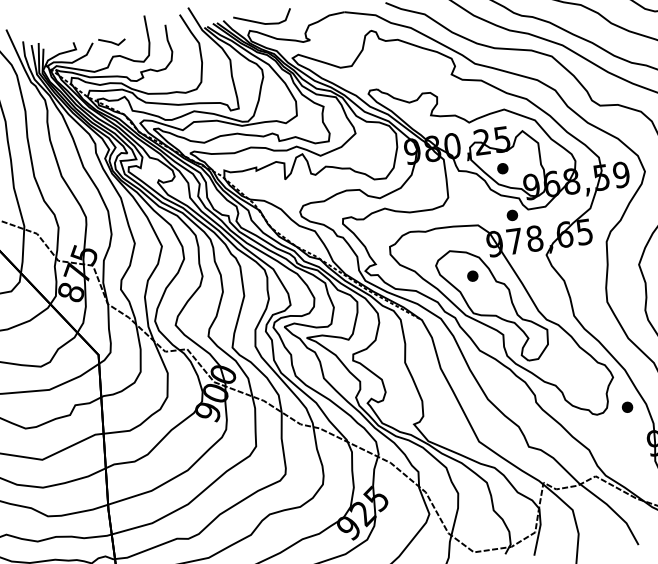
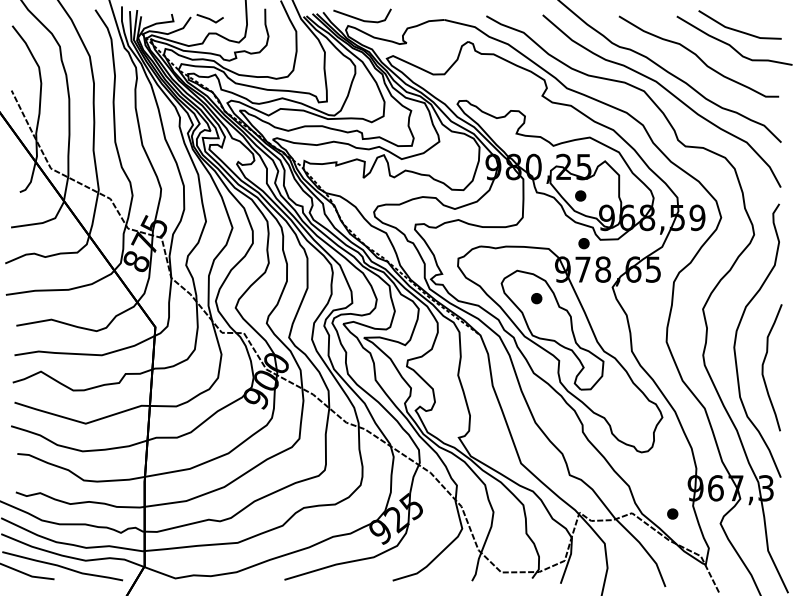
part: (627, 406) -> (672, 513), moved

